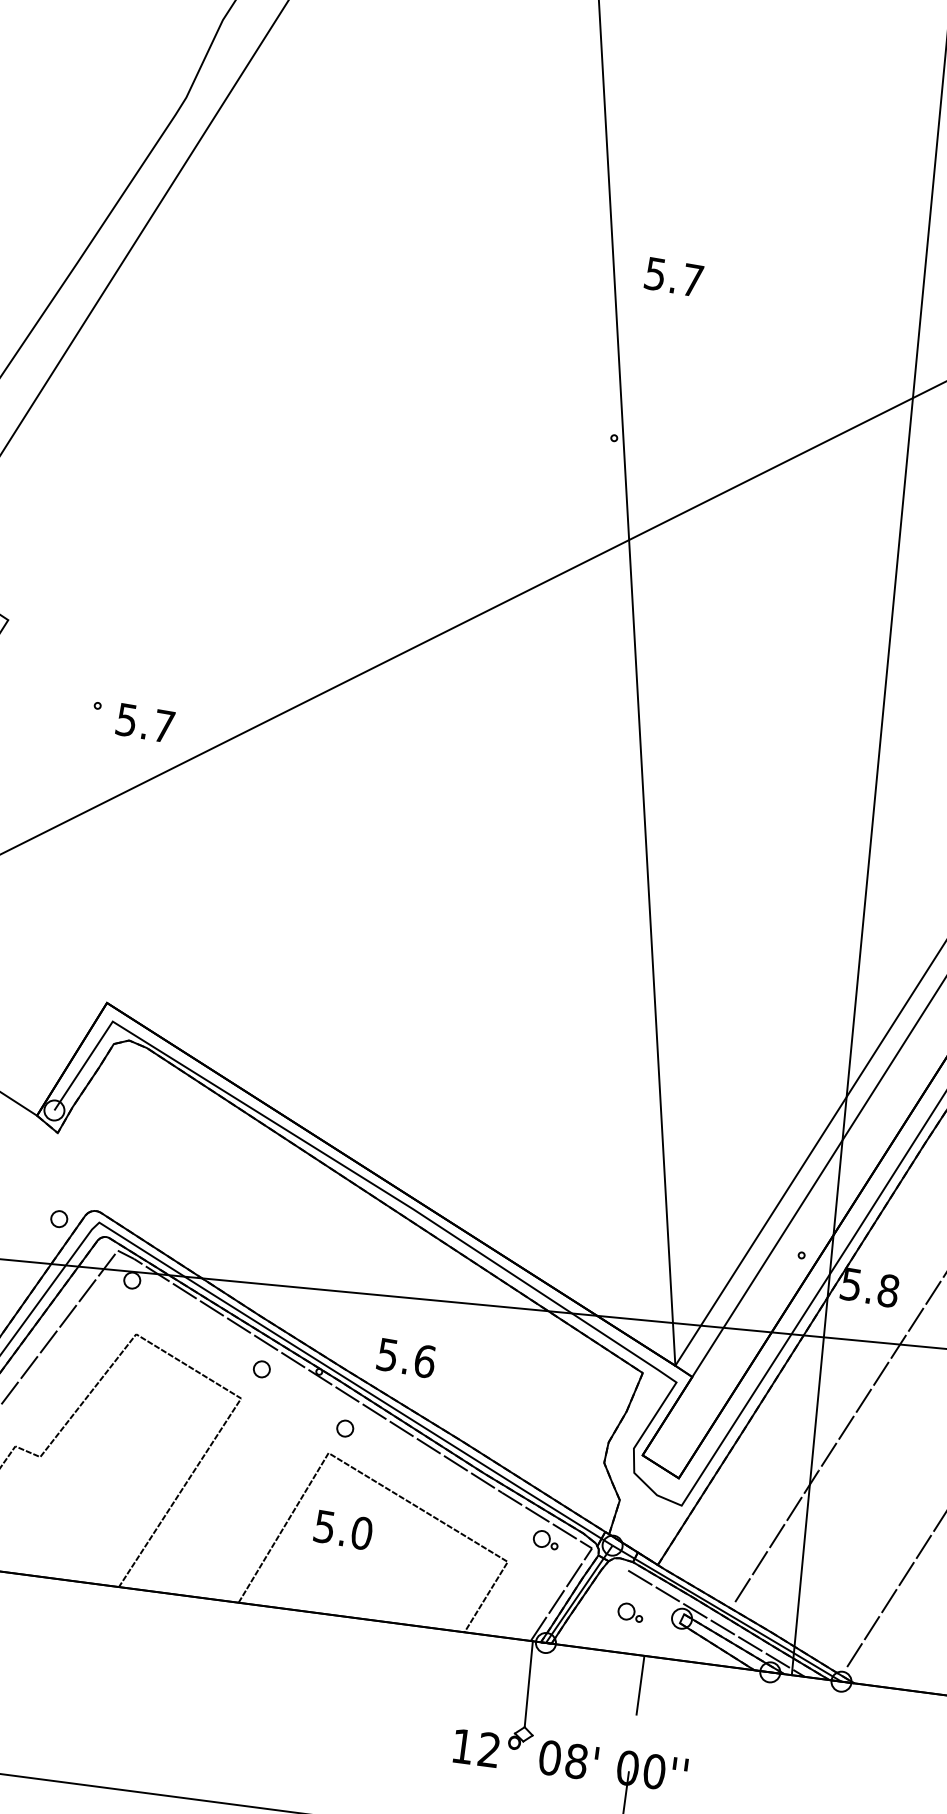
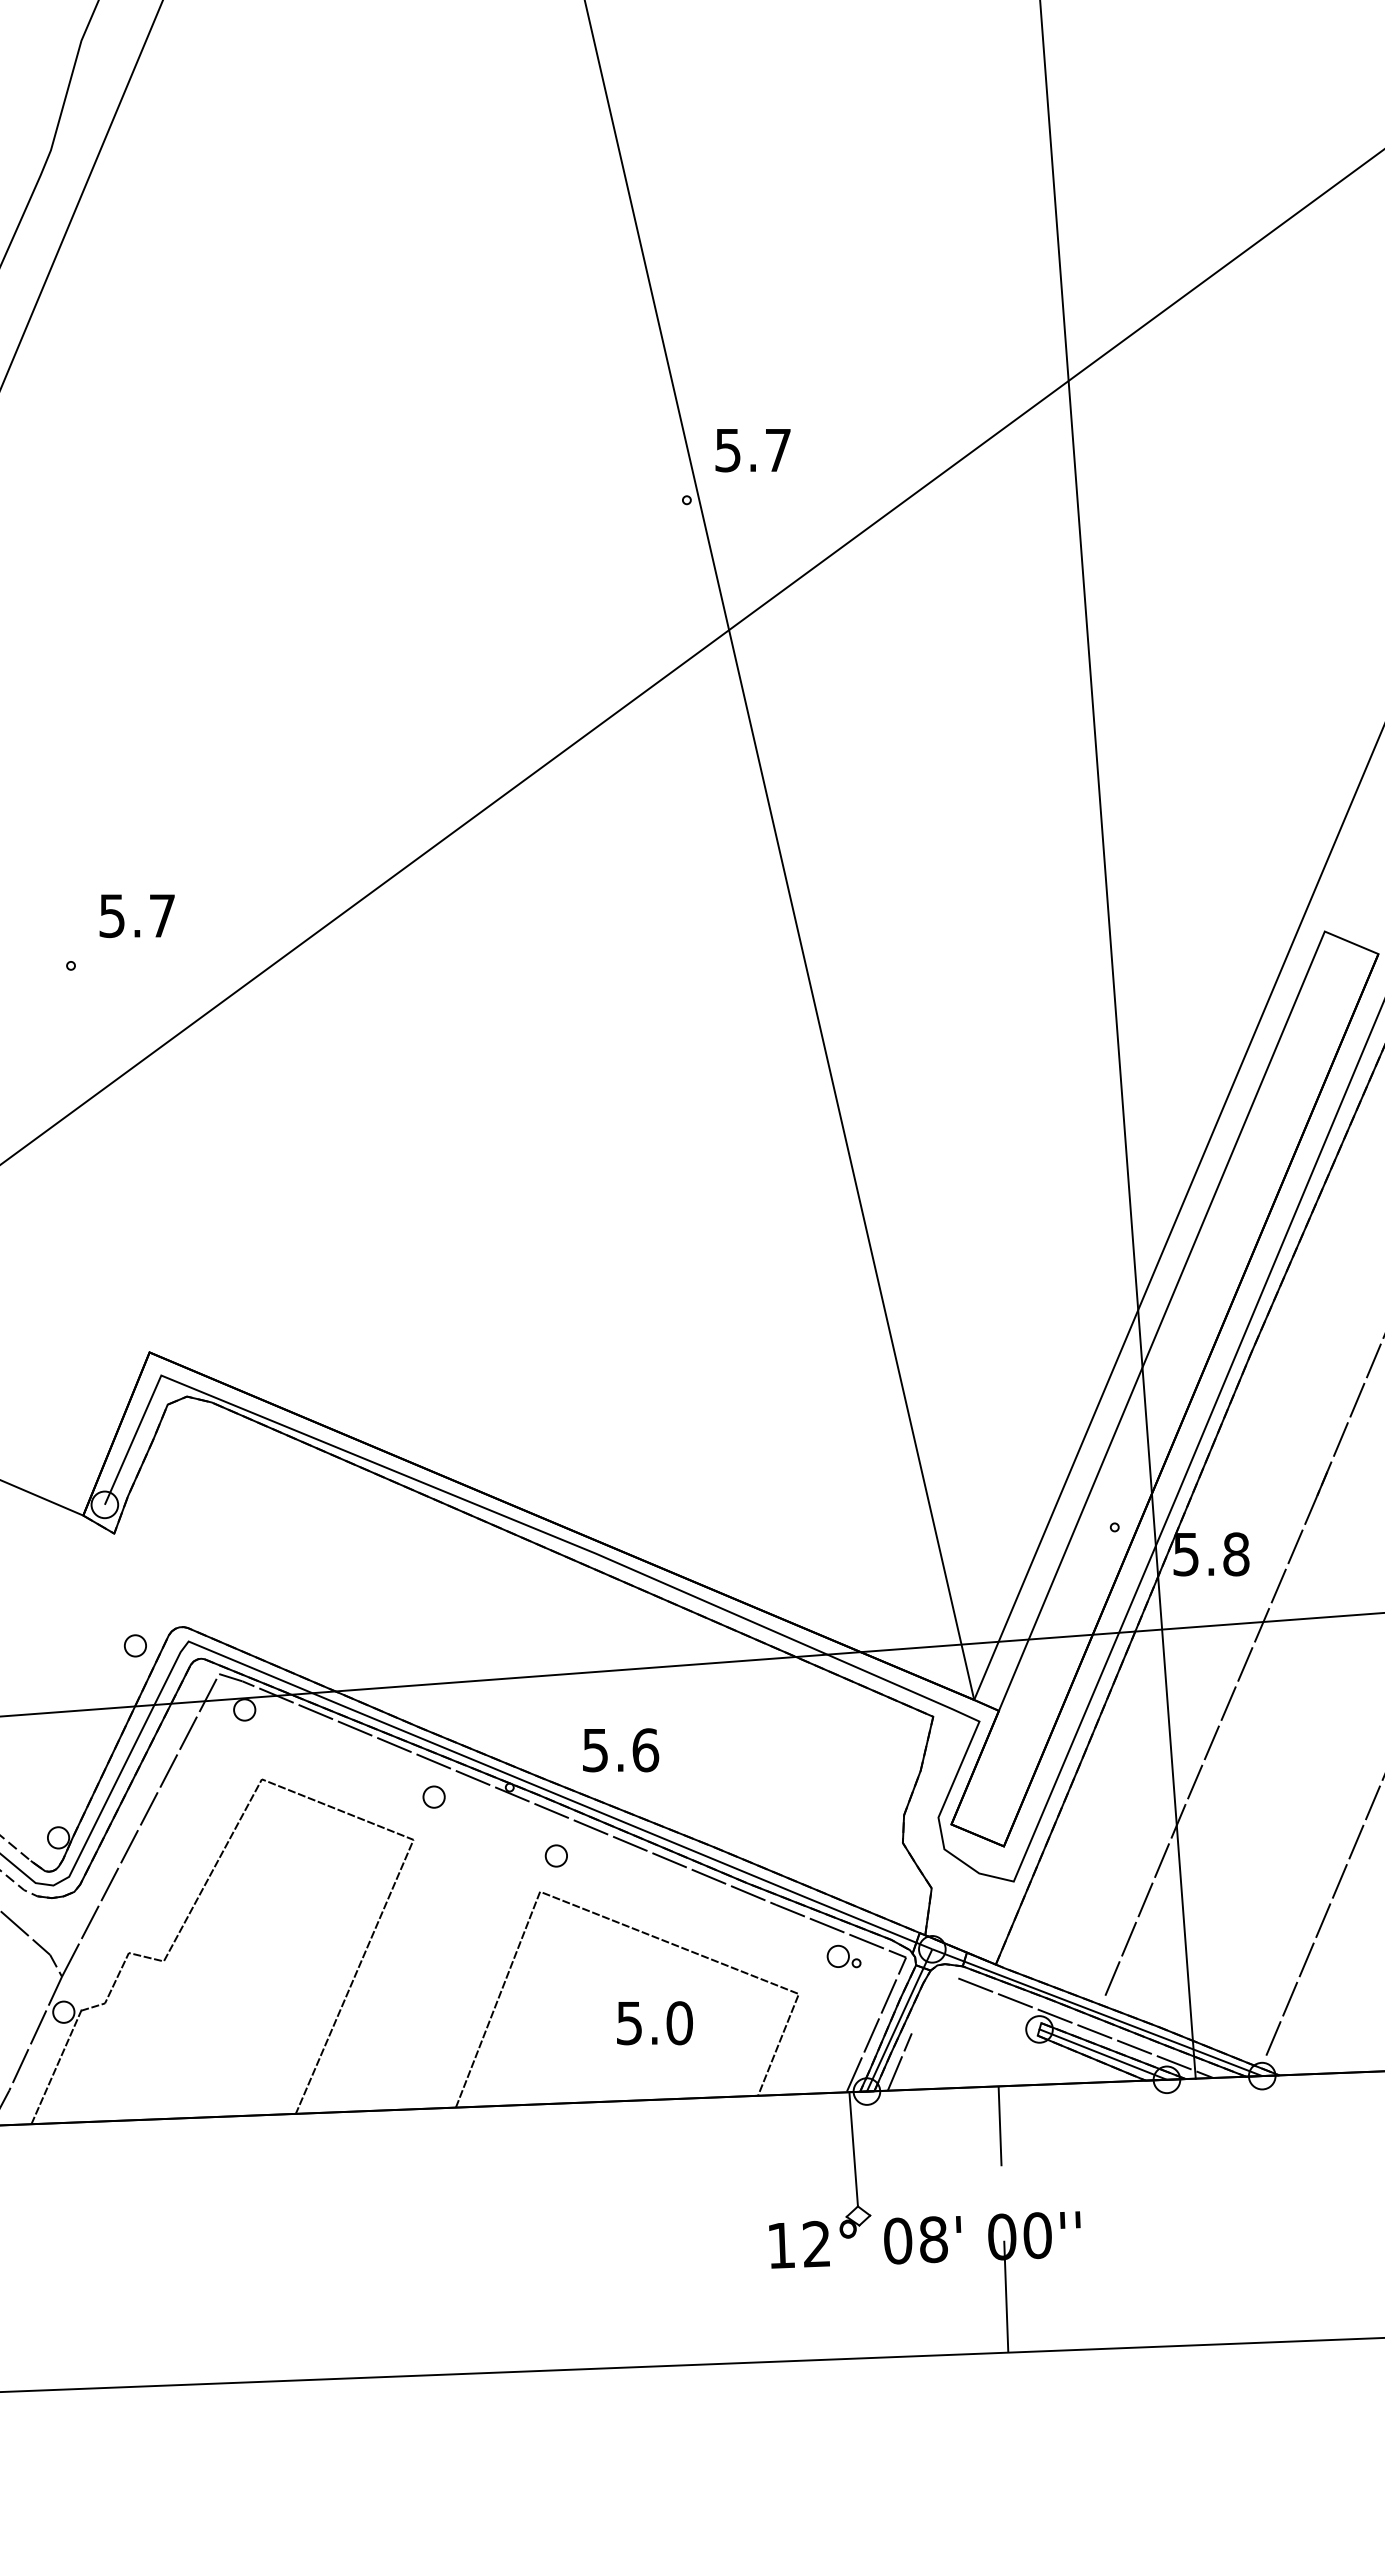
text: (673, 277) -> (752, 450), moved
text: (144, 723) -> (136, 916), moved
text: (343, 1530) -> (654, 2023), moved
part: (630, 1612) -> (970, 2032), removed
line: (573, 1624) -> (899, 2061), added
line: (725, 1645) -> (1102, 2054), added

